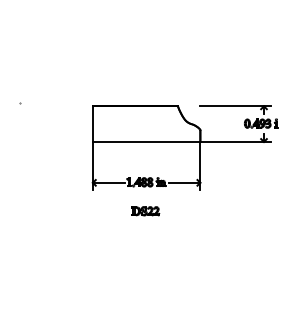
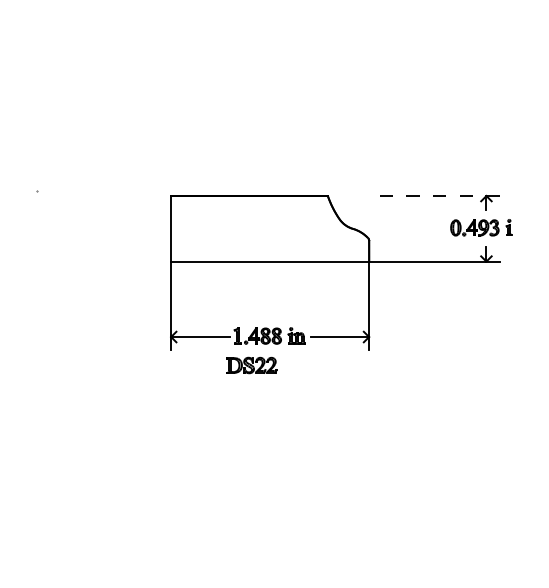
line: (235, 106) -> (433, 196), solid -> dashed
part: (145, 211) -> (251, 365), moved

